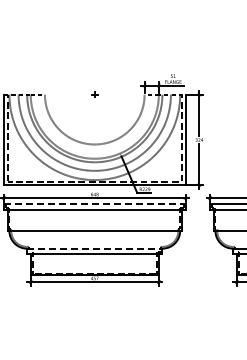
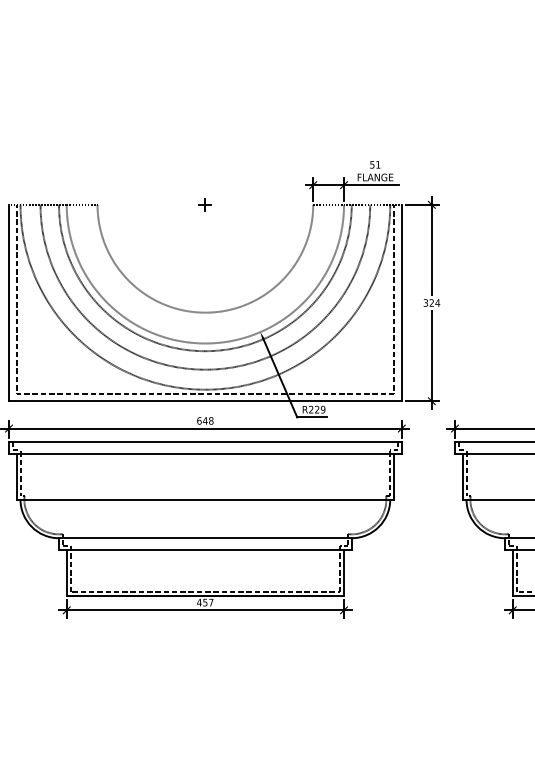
line: (94, 204) -> (204, 442), dashed -> solid
line: (94, 248) -> (204, 537), dashed -> solid

